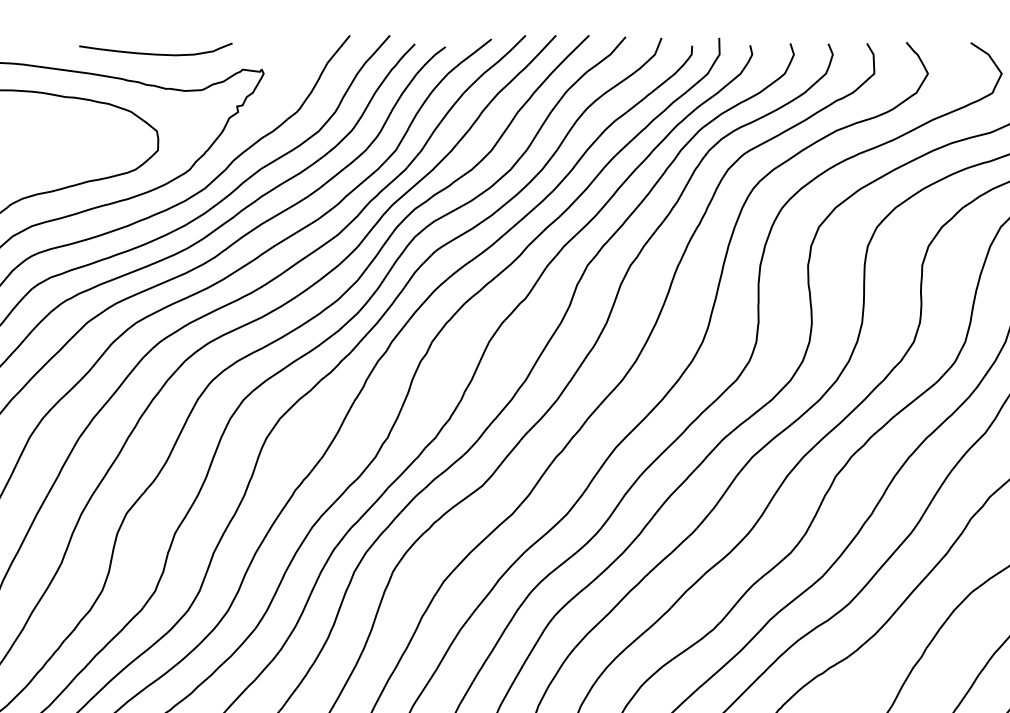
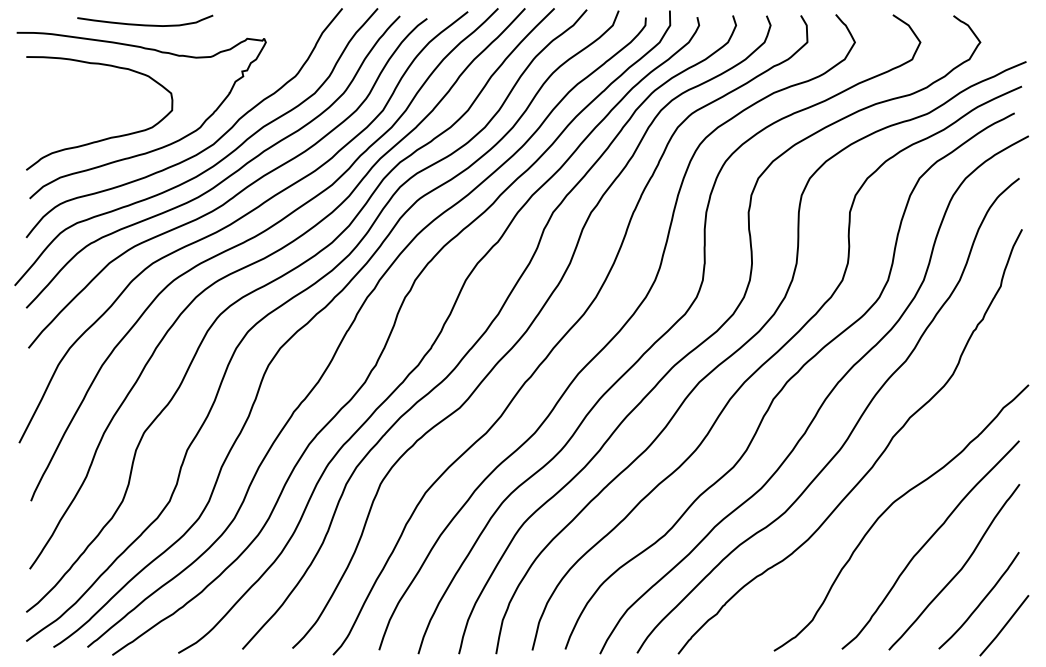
curve: (156, 53) -> (145, 24), moved

